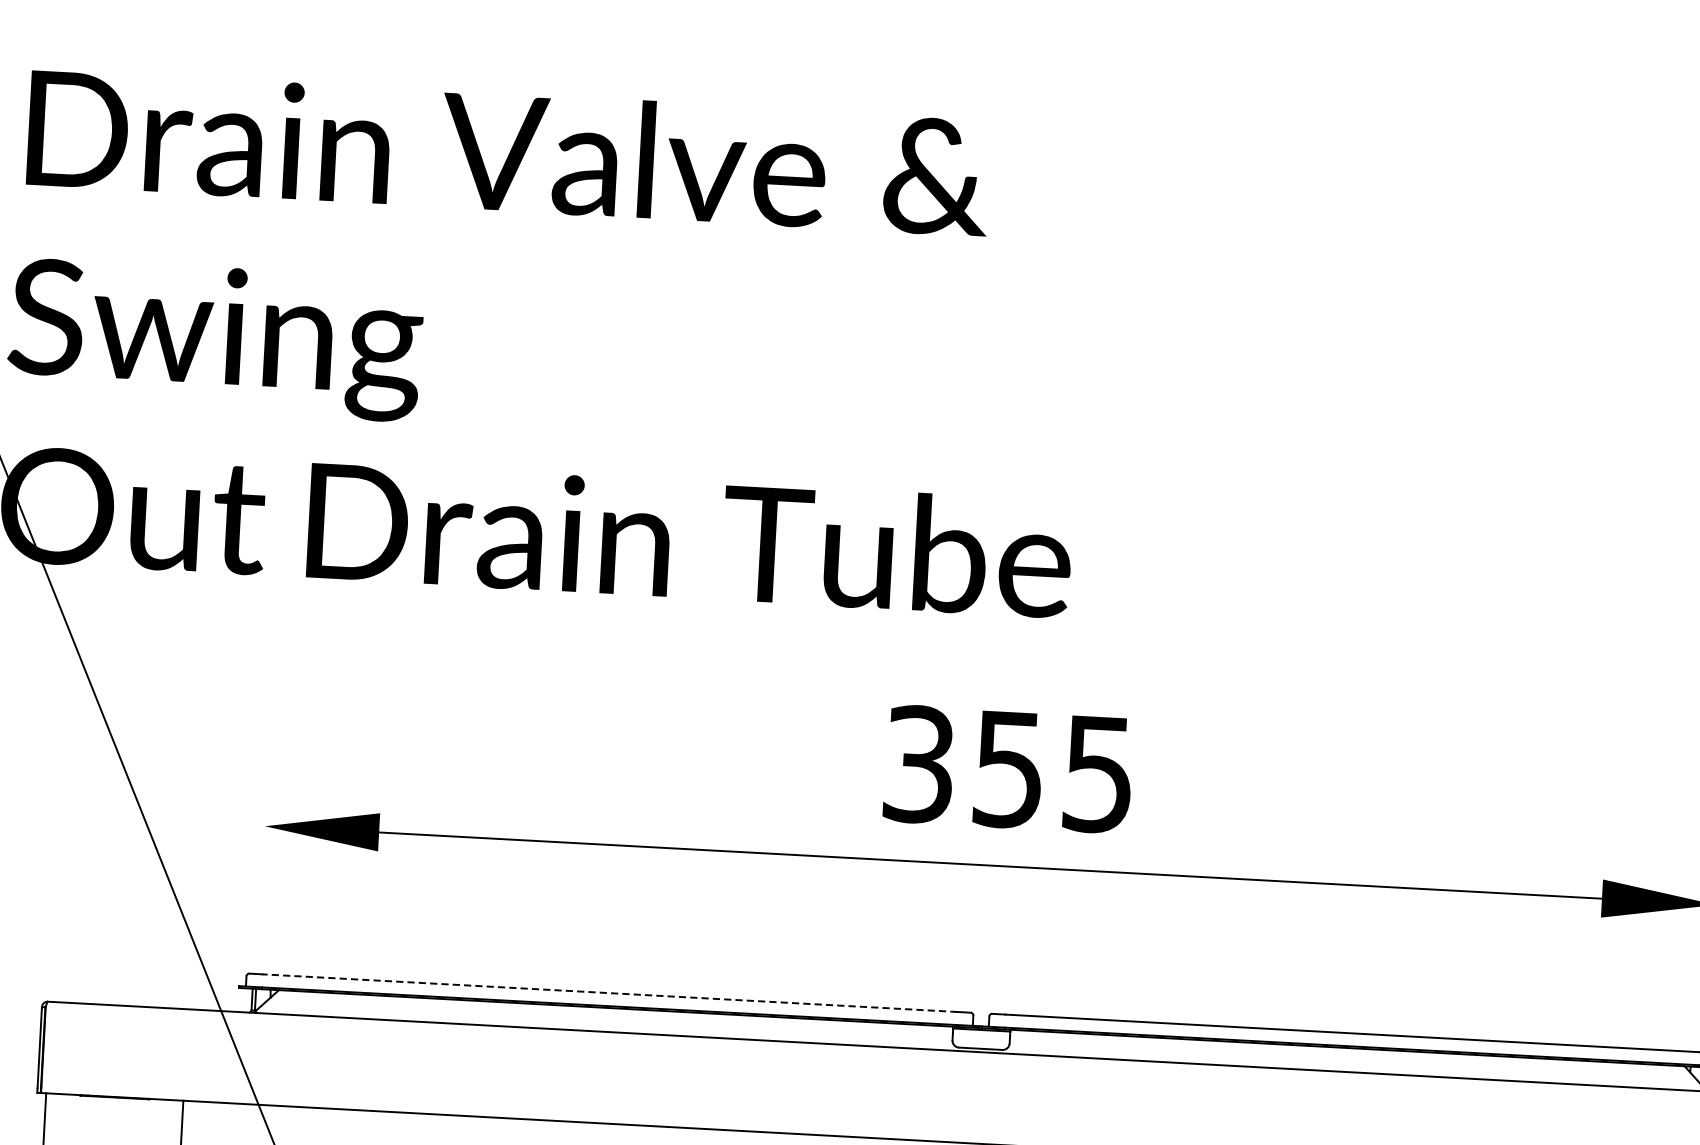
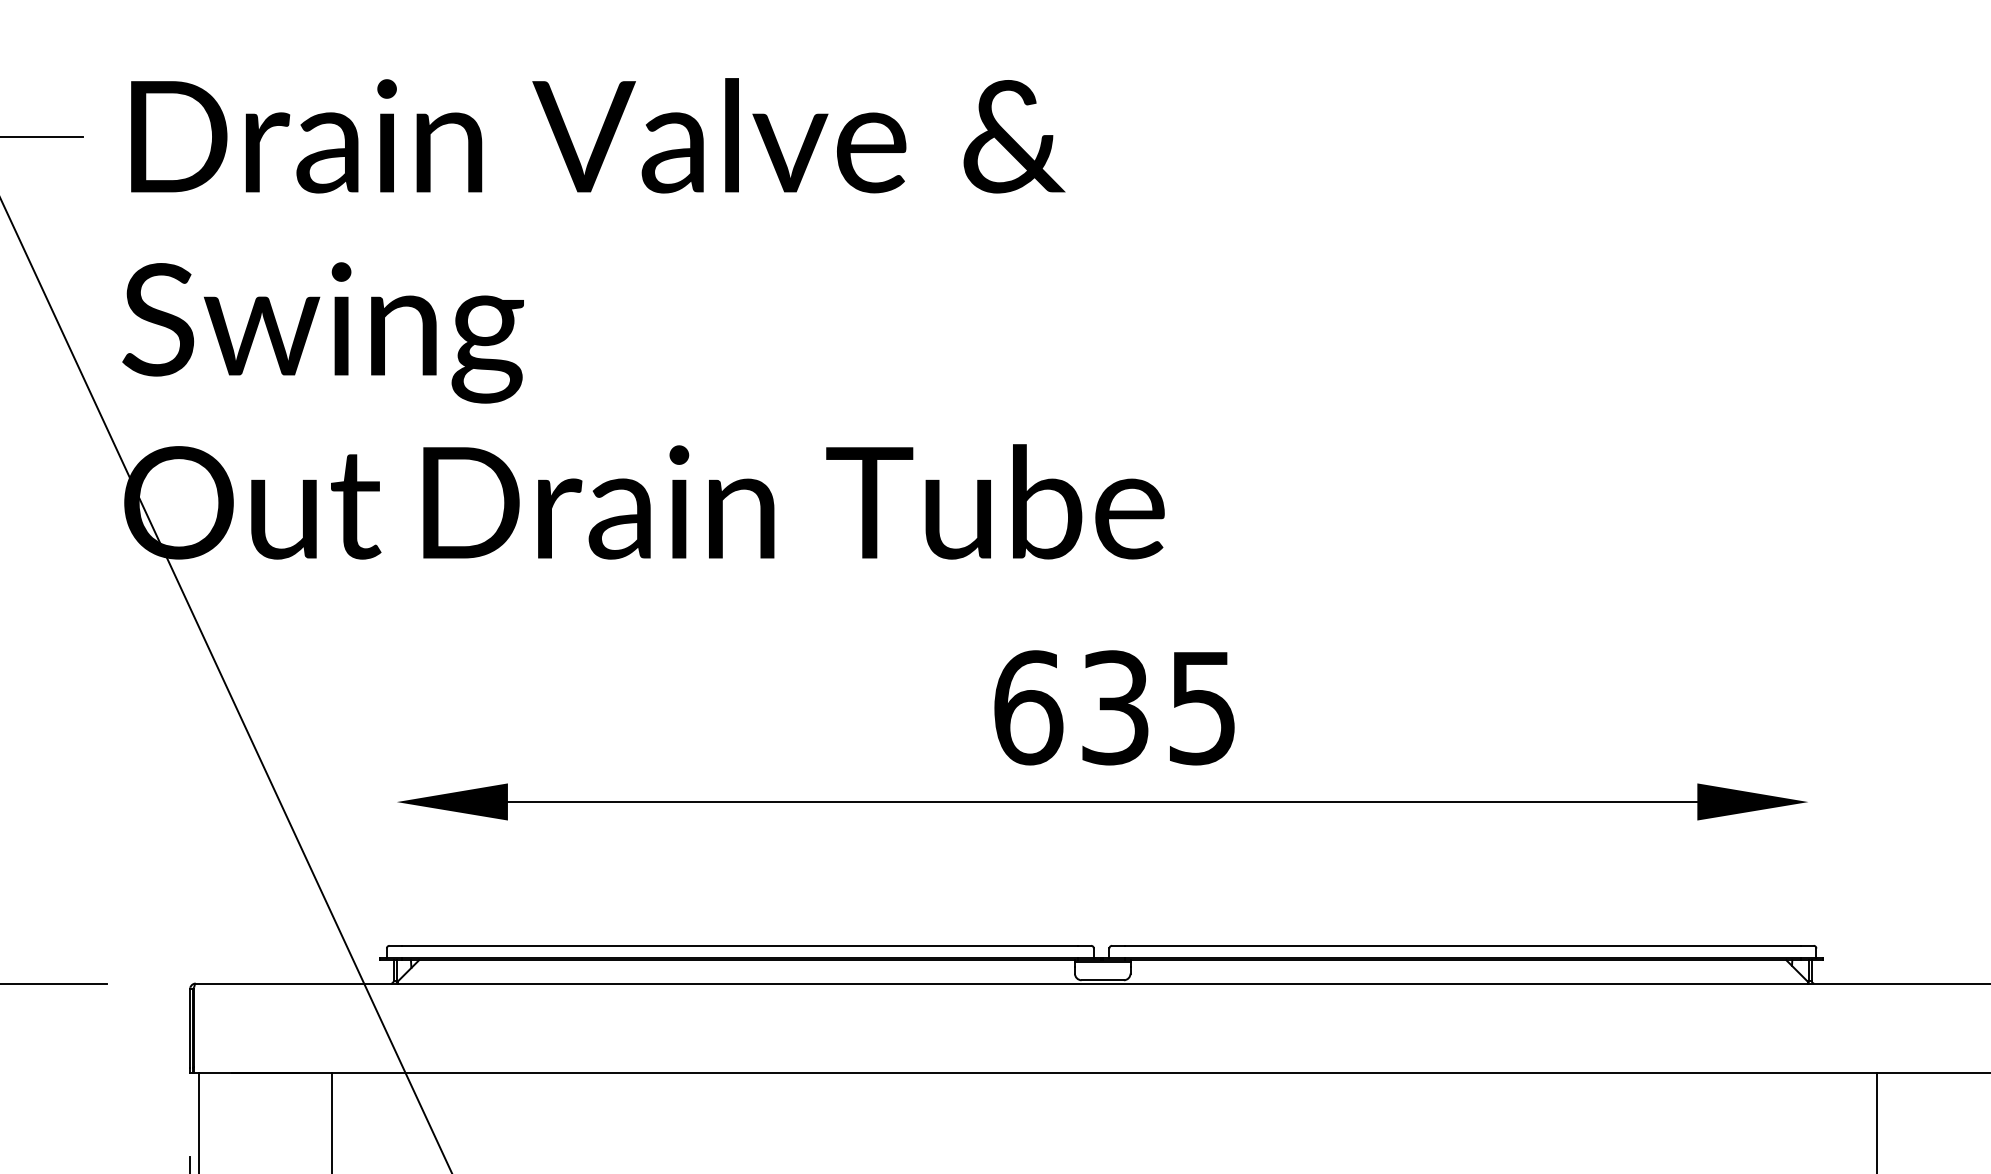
text: (963, 766) -> (1071, 707), 355 -> 635
line: (610, 992) -> (740, 945), dashed -> solid

